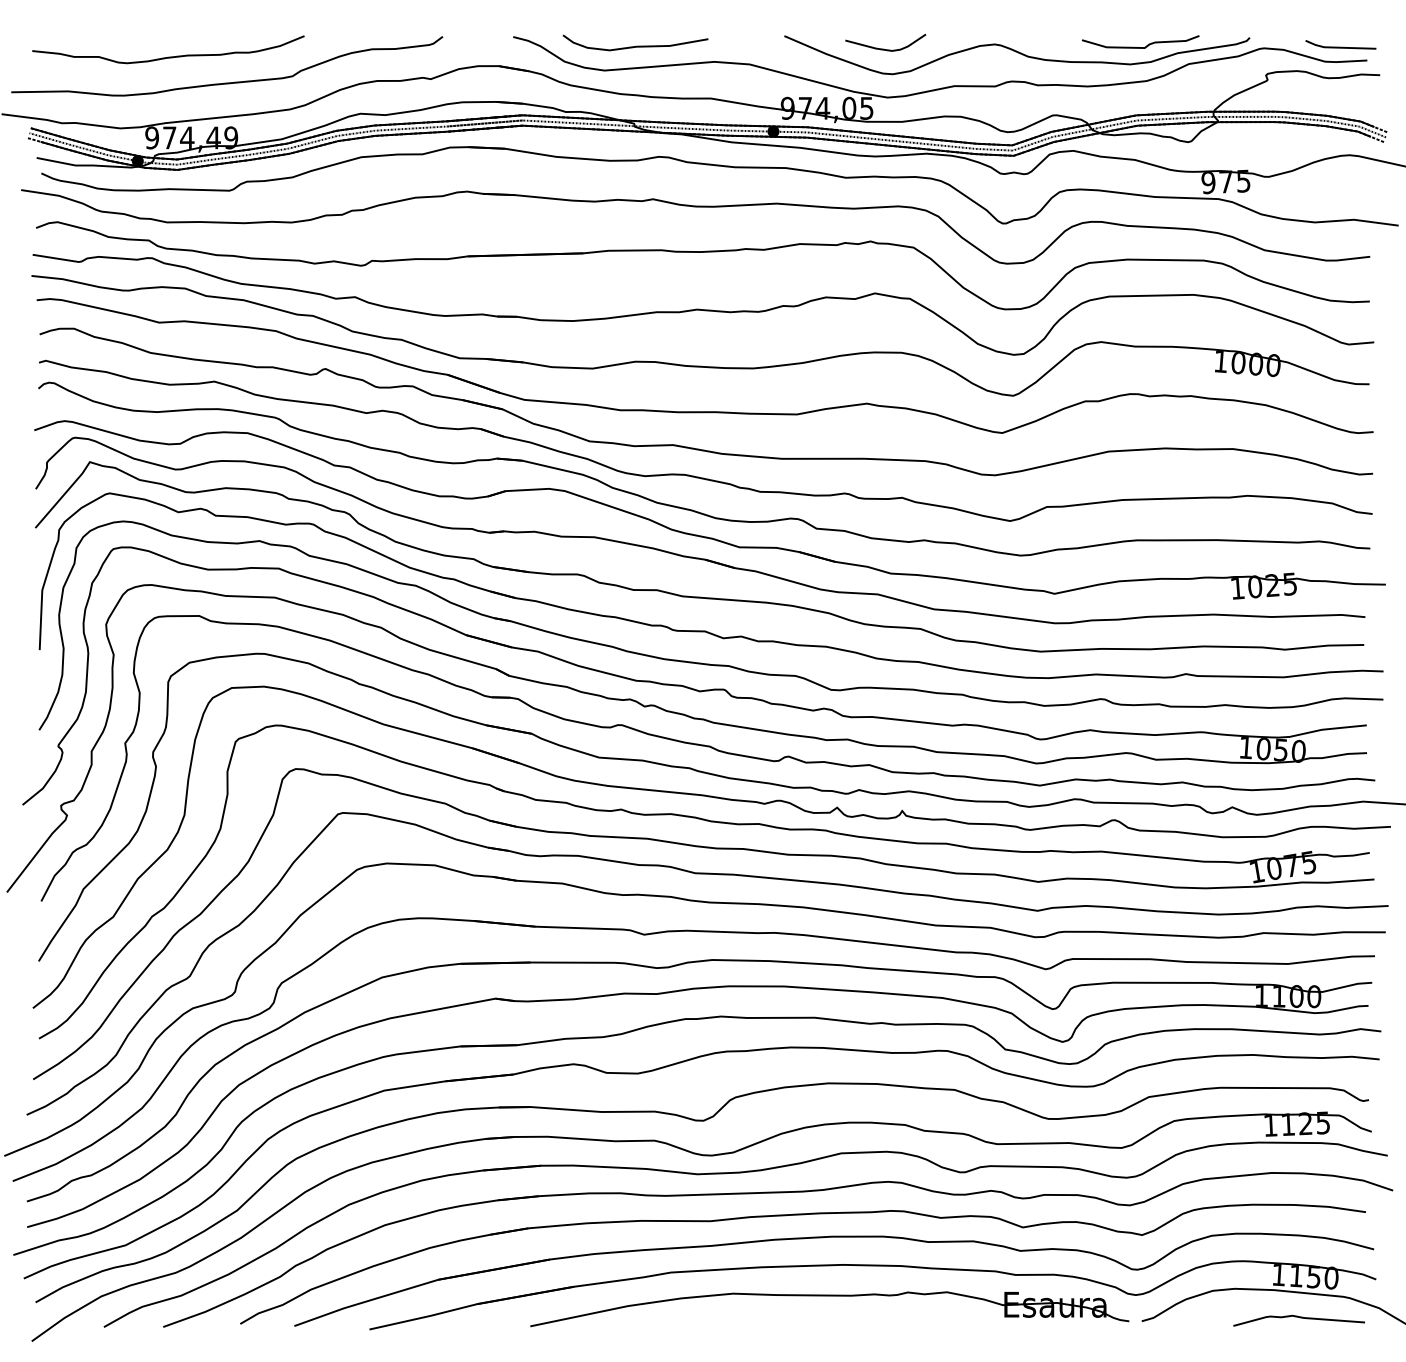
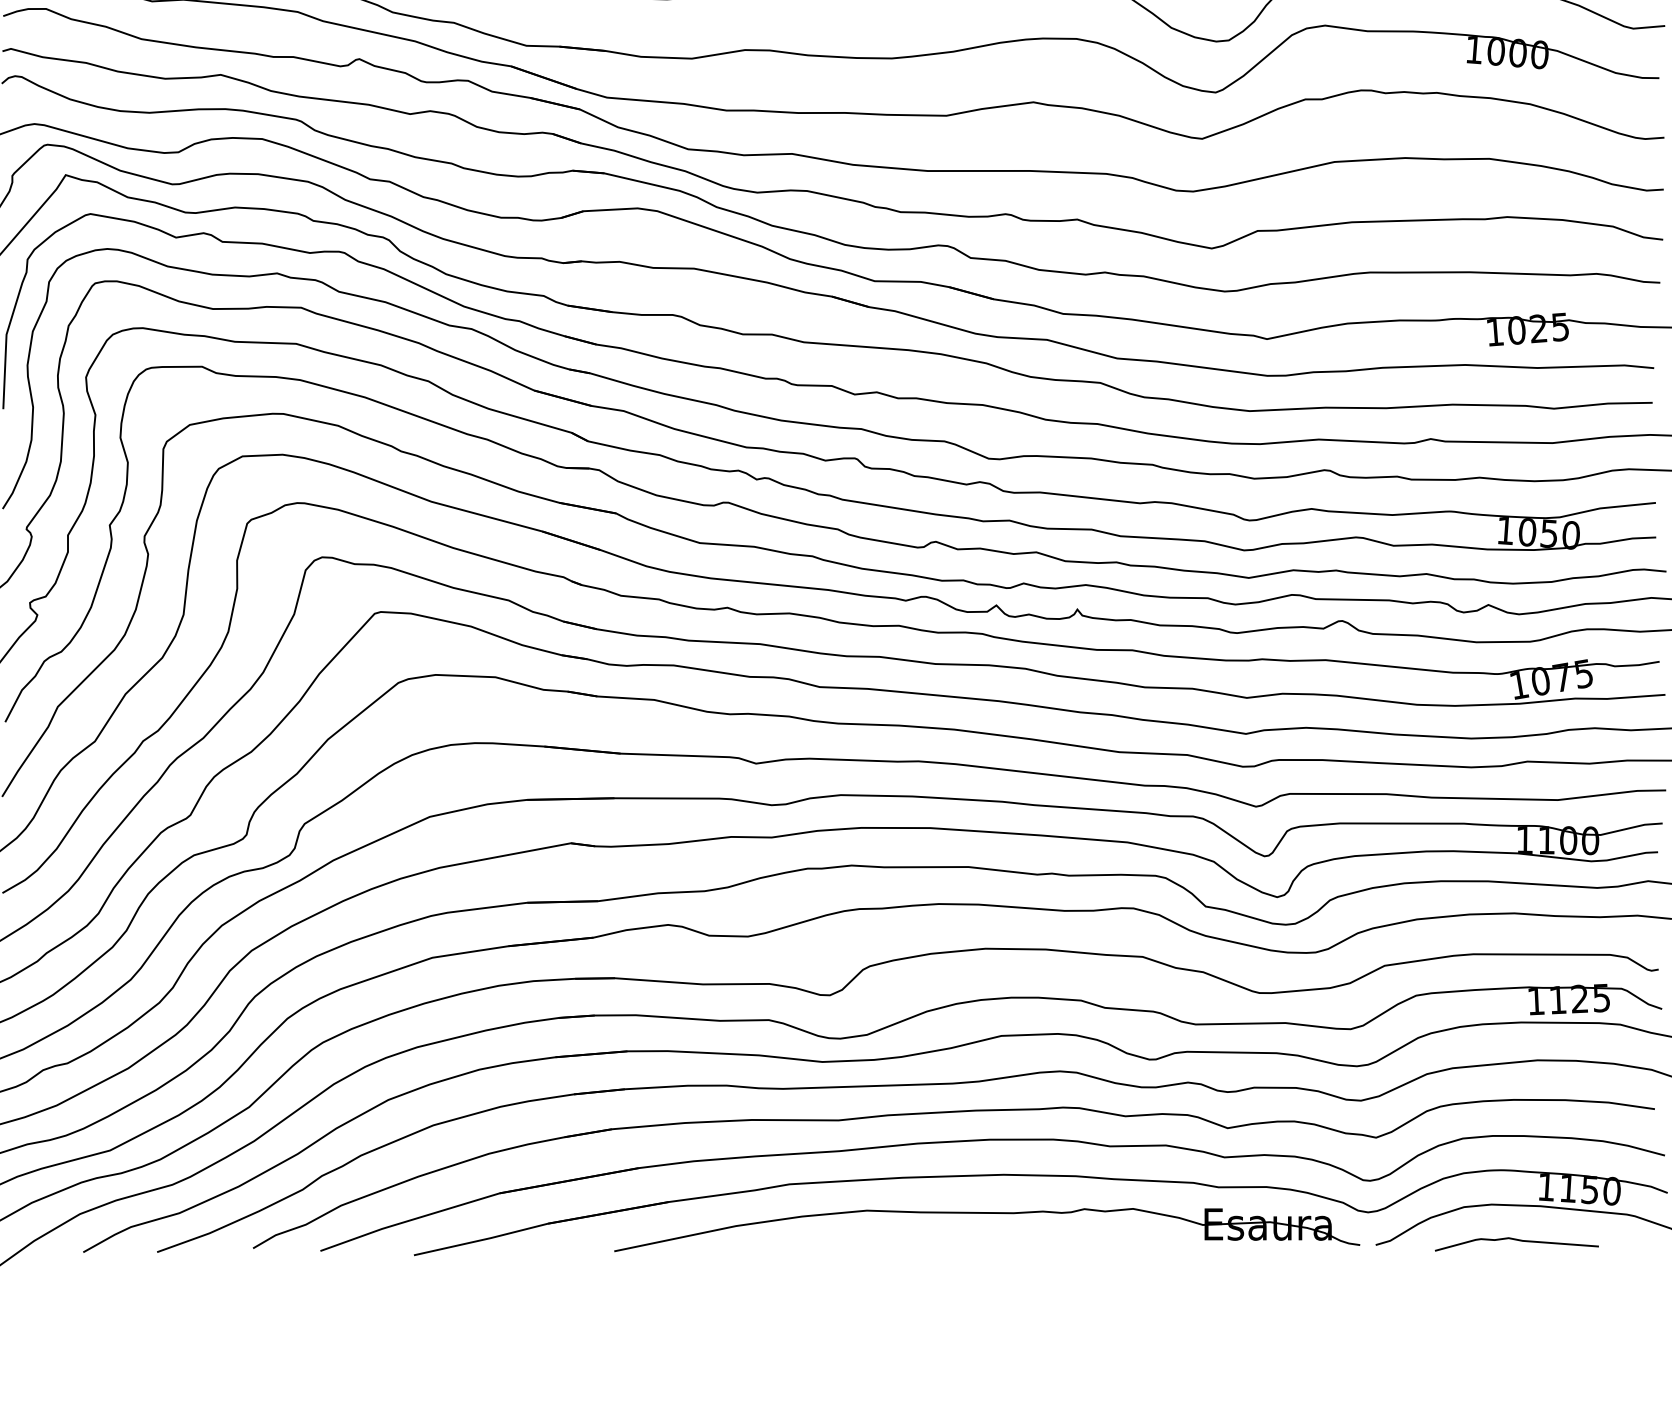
part: (1298, 1320) -> (1516, 1244), moved

